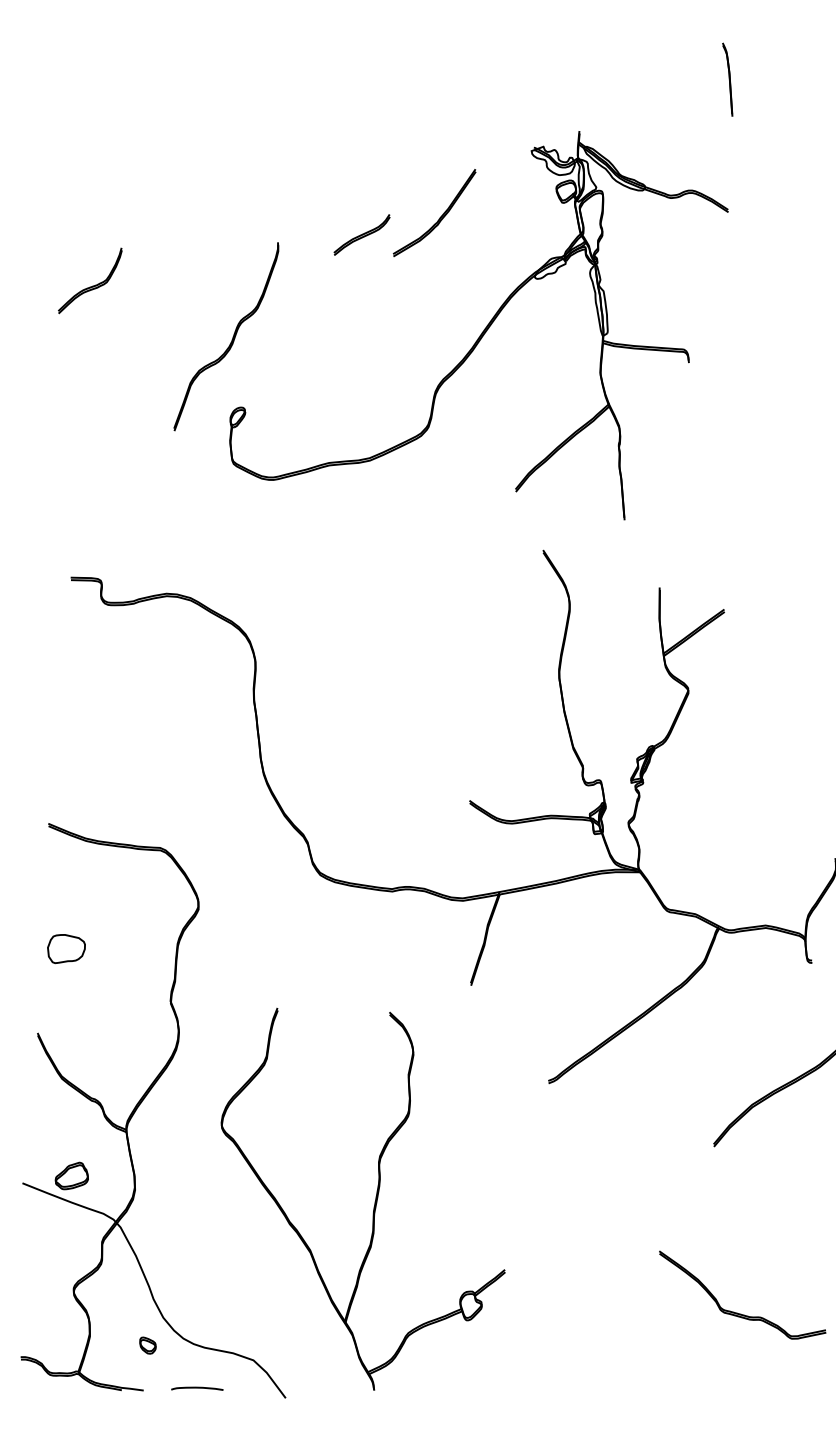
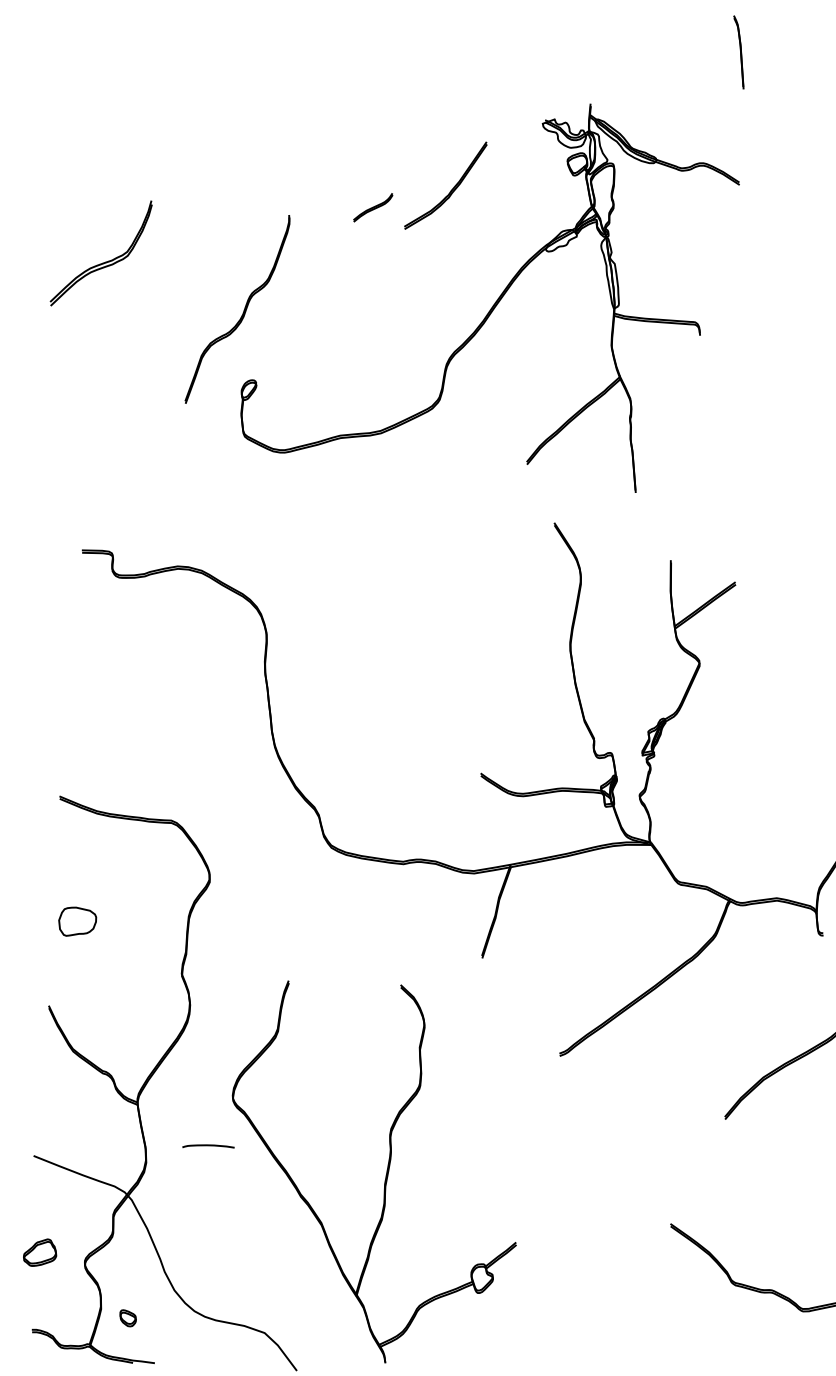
part: (361, 234) -> (372, 207), size x0.7
part: (90, 280) -> (101, 253), size x1.6
part: (71, 1175) -> (39, 1252), moved
part: (147, 1345) -> (127, 1318), moved
curve: (197, 1388) -> (208, 1146), moved

